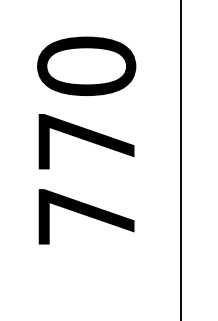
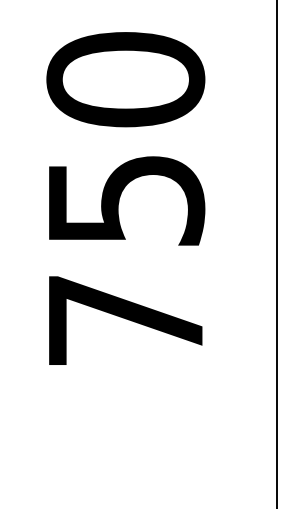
text: (87, 141) -> (127, 200), 770 -> 750

